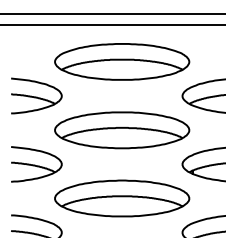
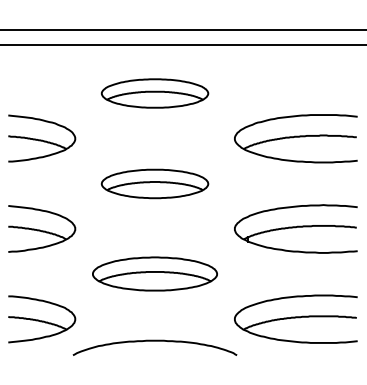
part: (121, 61) -> (154, 93), size x0.6
part: (121, 129) -> (154, 183), size x0.6
part: (121, 198) -> (154, 273), size x0.7

